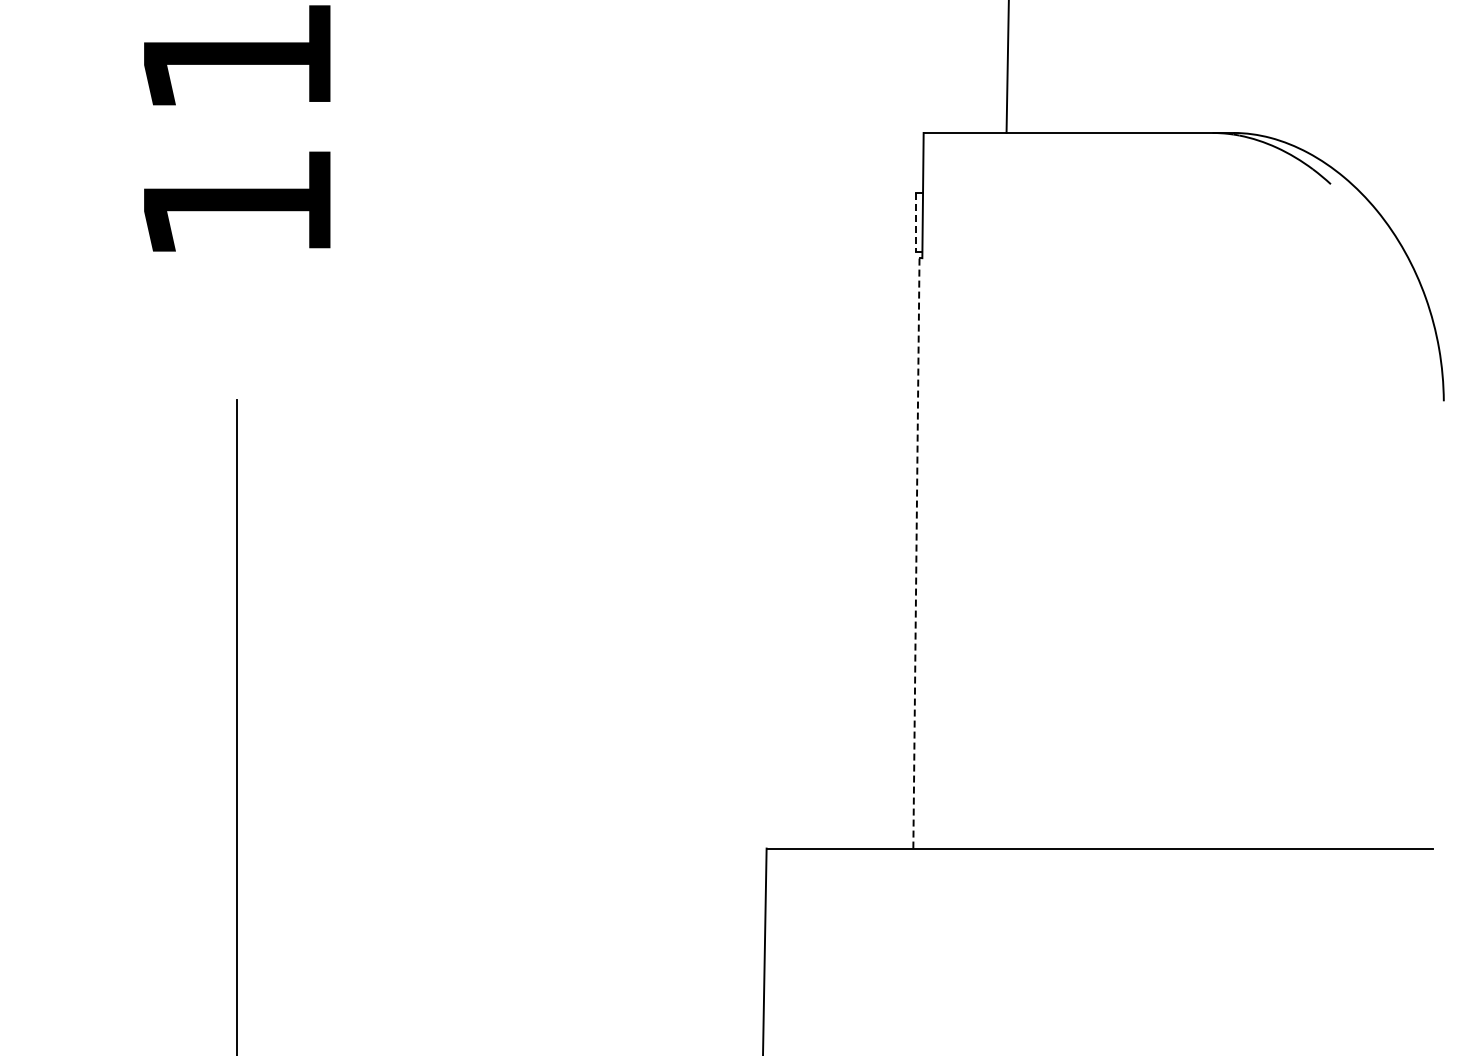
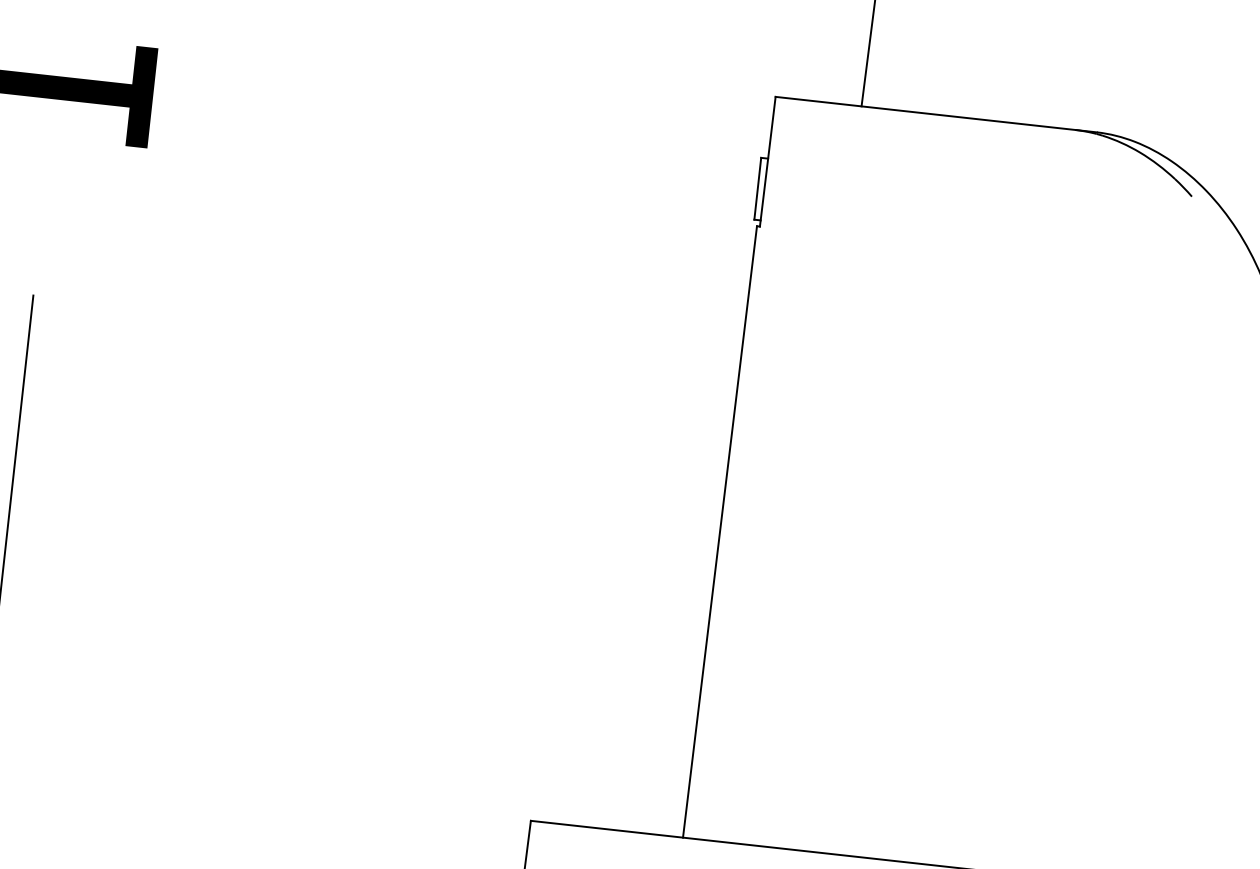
line: (916, 222) -> (757, 188), dashed -> solid
line: (916, 552) -> (720, 531), dashed -> solid

